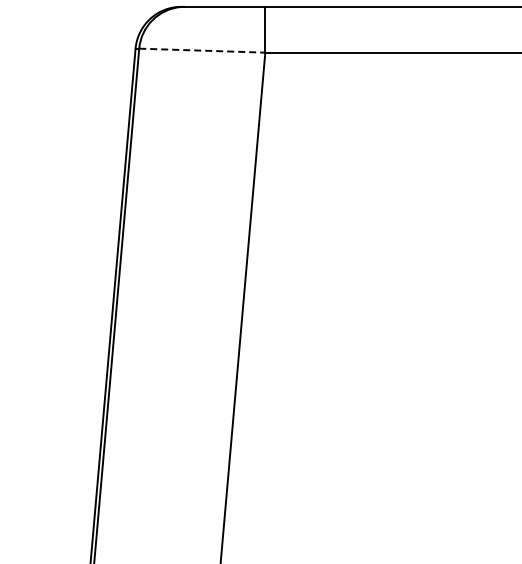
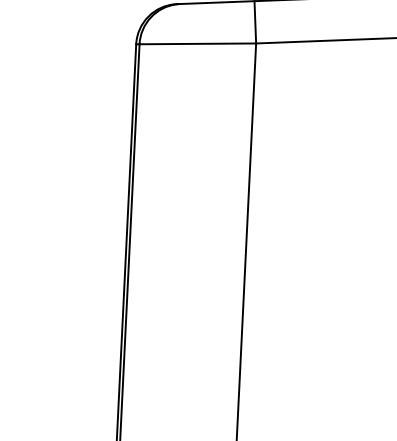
line: (202, 50) -> (198, 43), dashed -> solid

